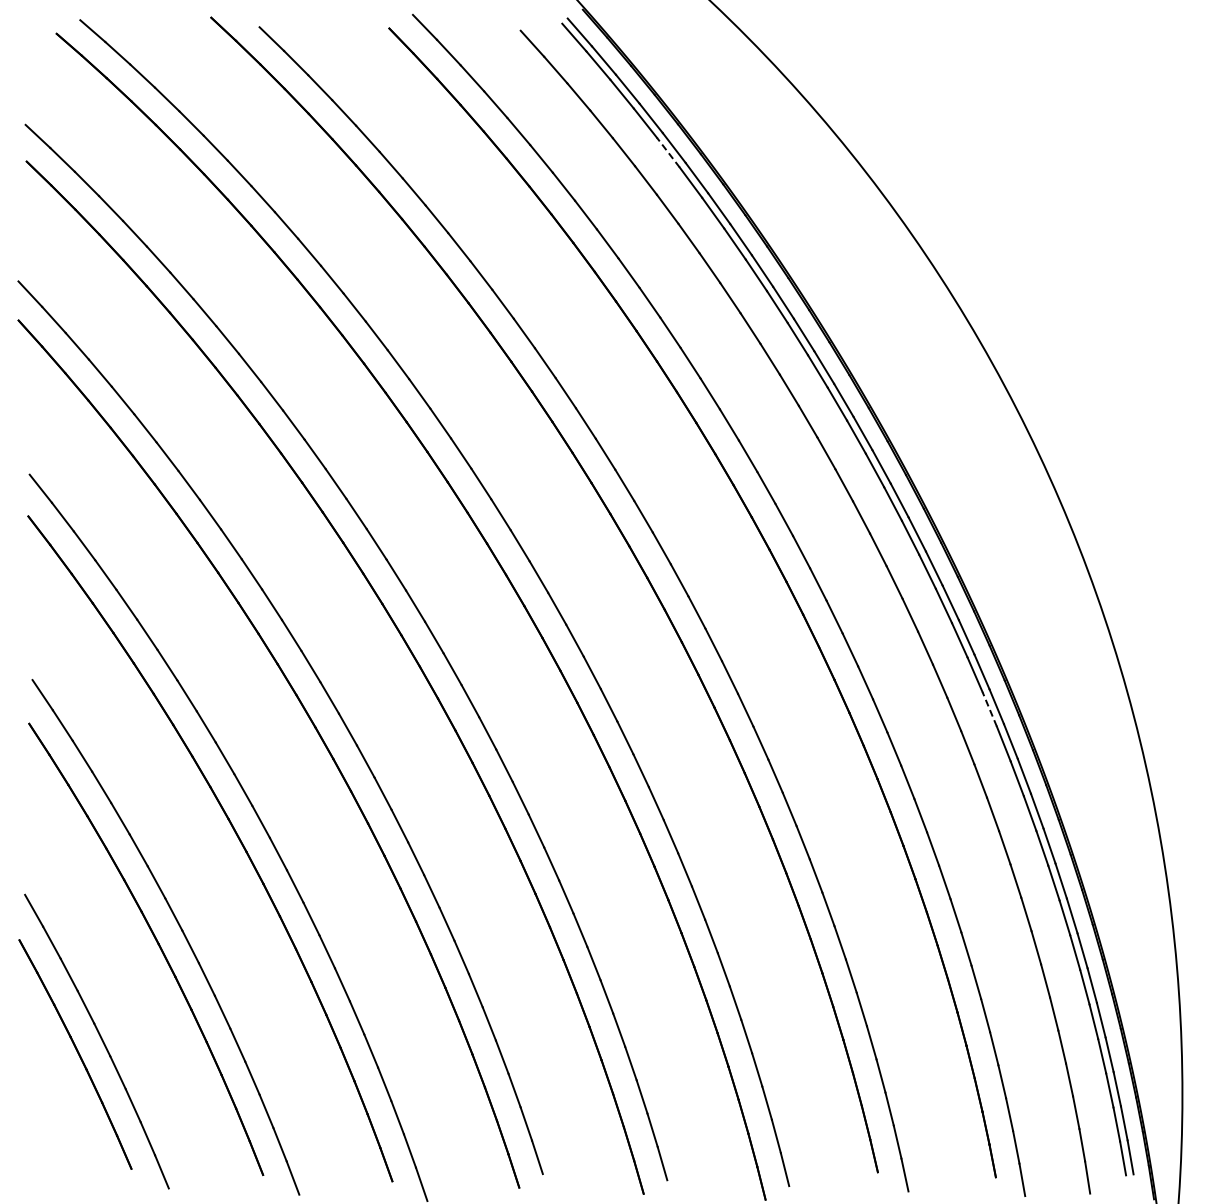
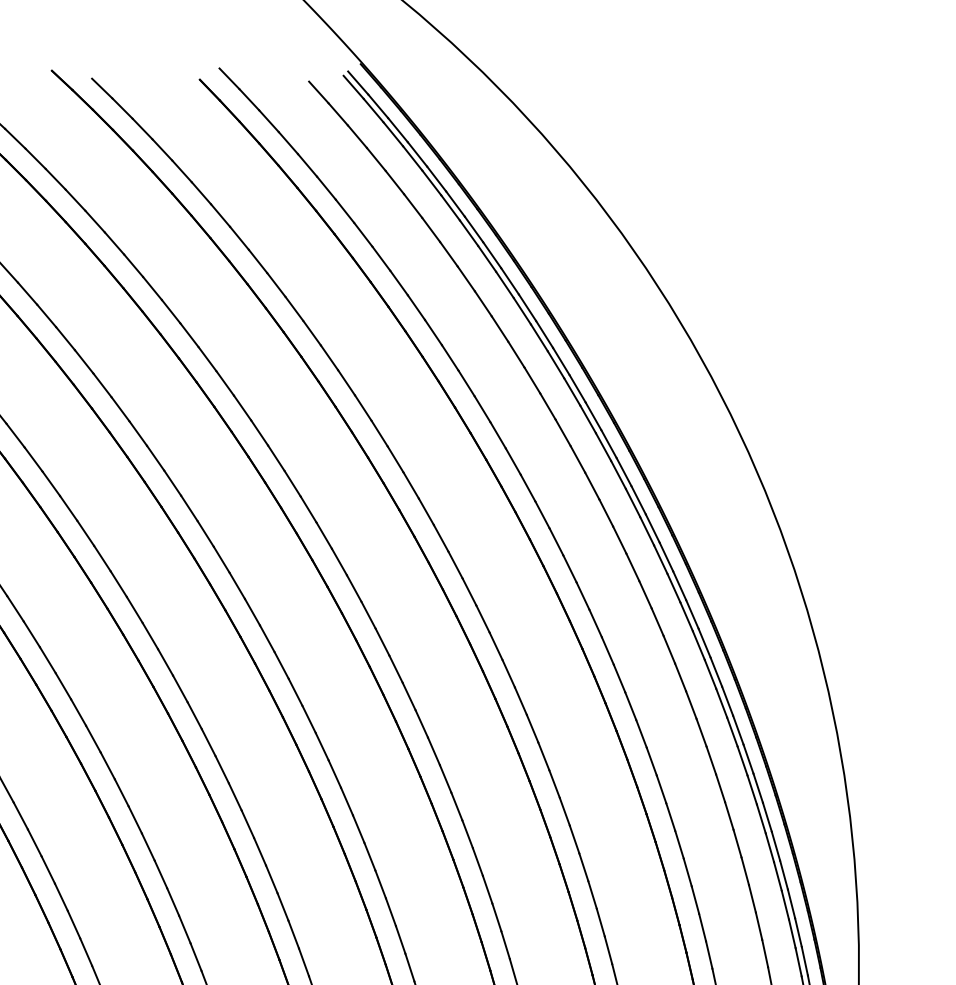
line: (668, 152) -> (431, 182), dashed -> solid
line: (989, 709) -> (698, 645), dashed -> solid

